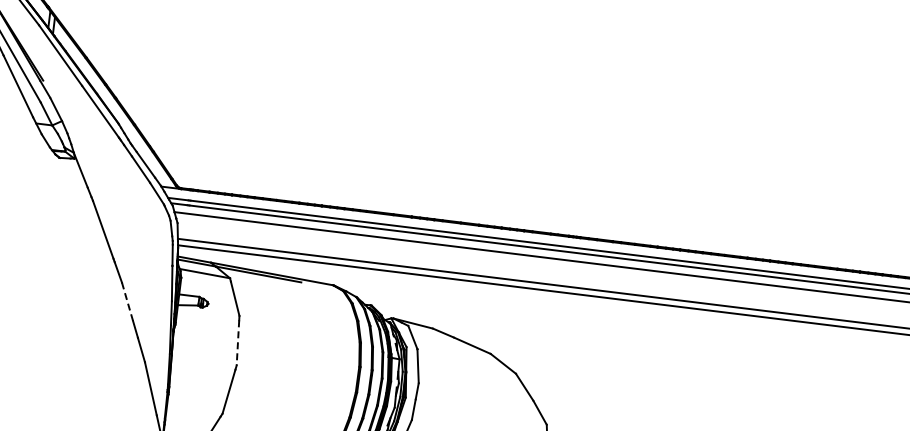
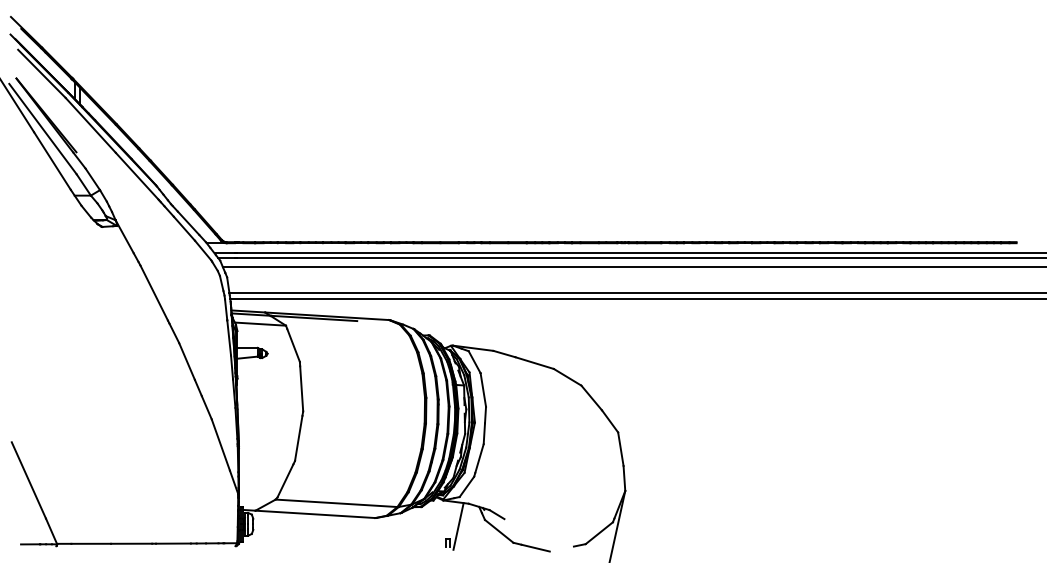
line: (127, 301) -> (187, 361), dashed -> solid
line: (237, 342) -> (301, 388), dashed -> solid

